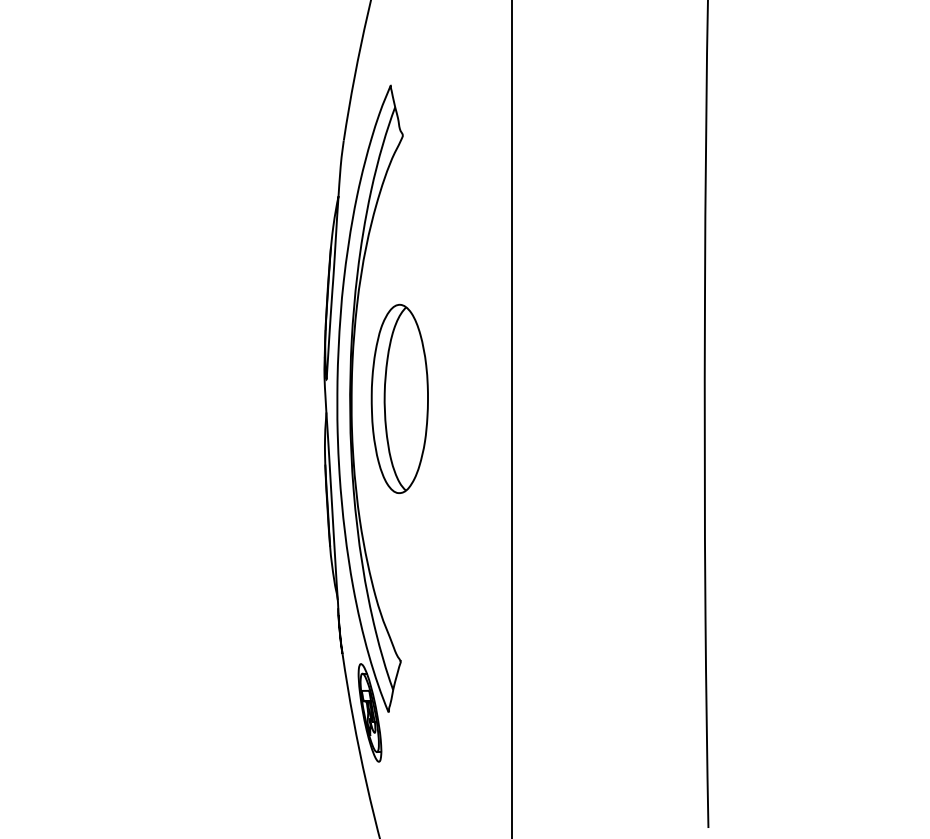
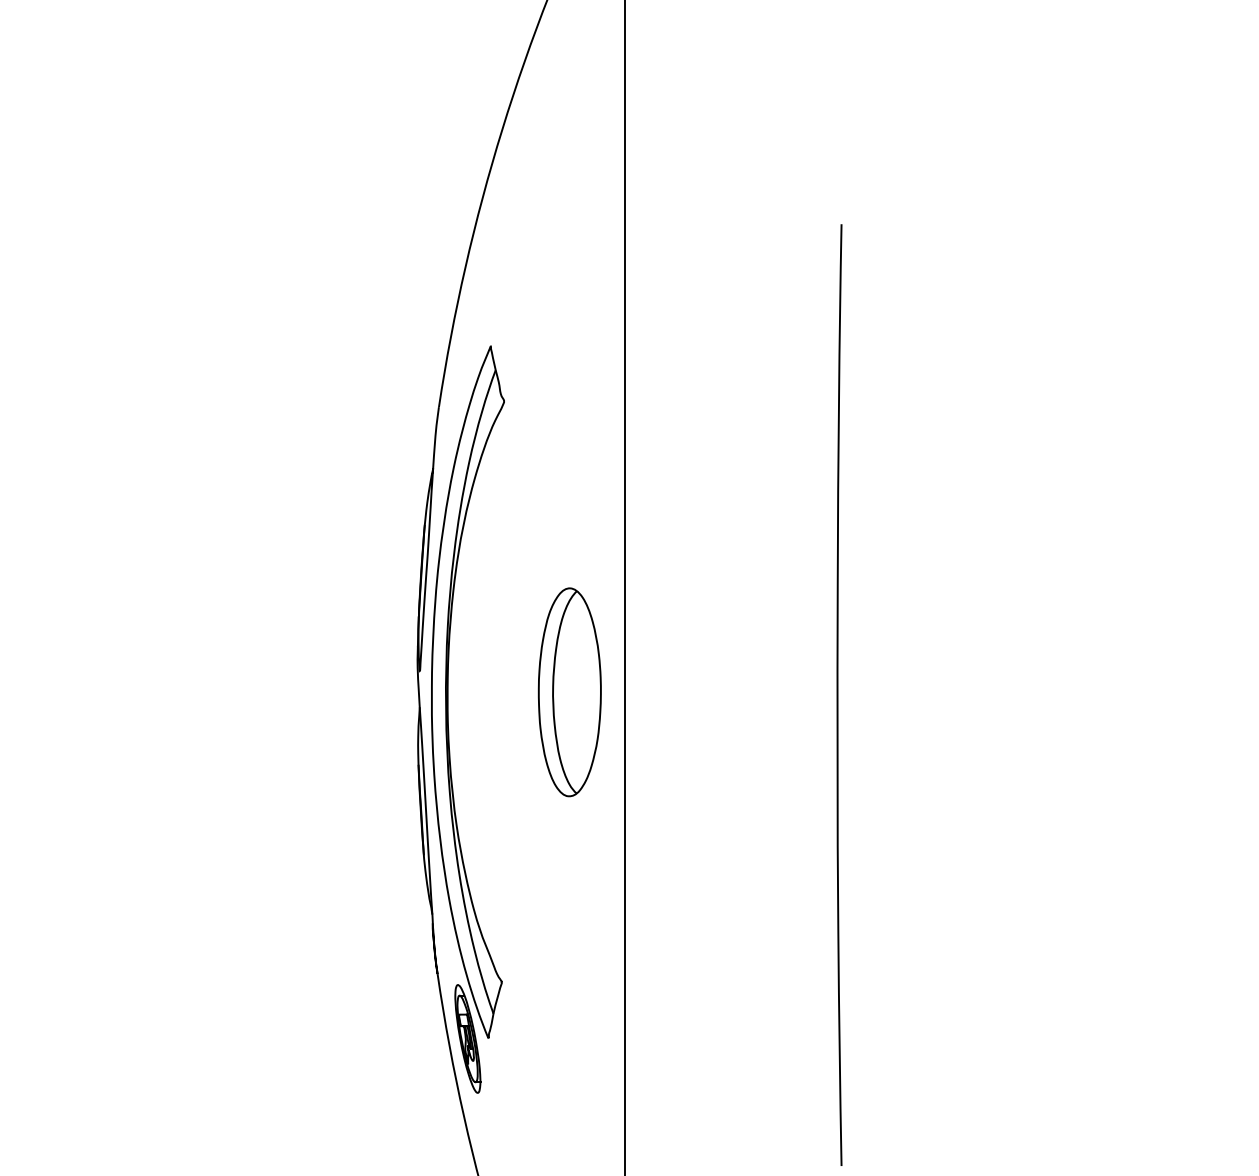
part: (399, 399) -> (569, 692), moved

